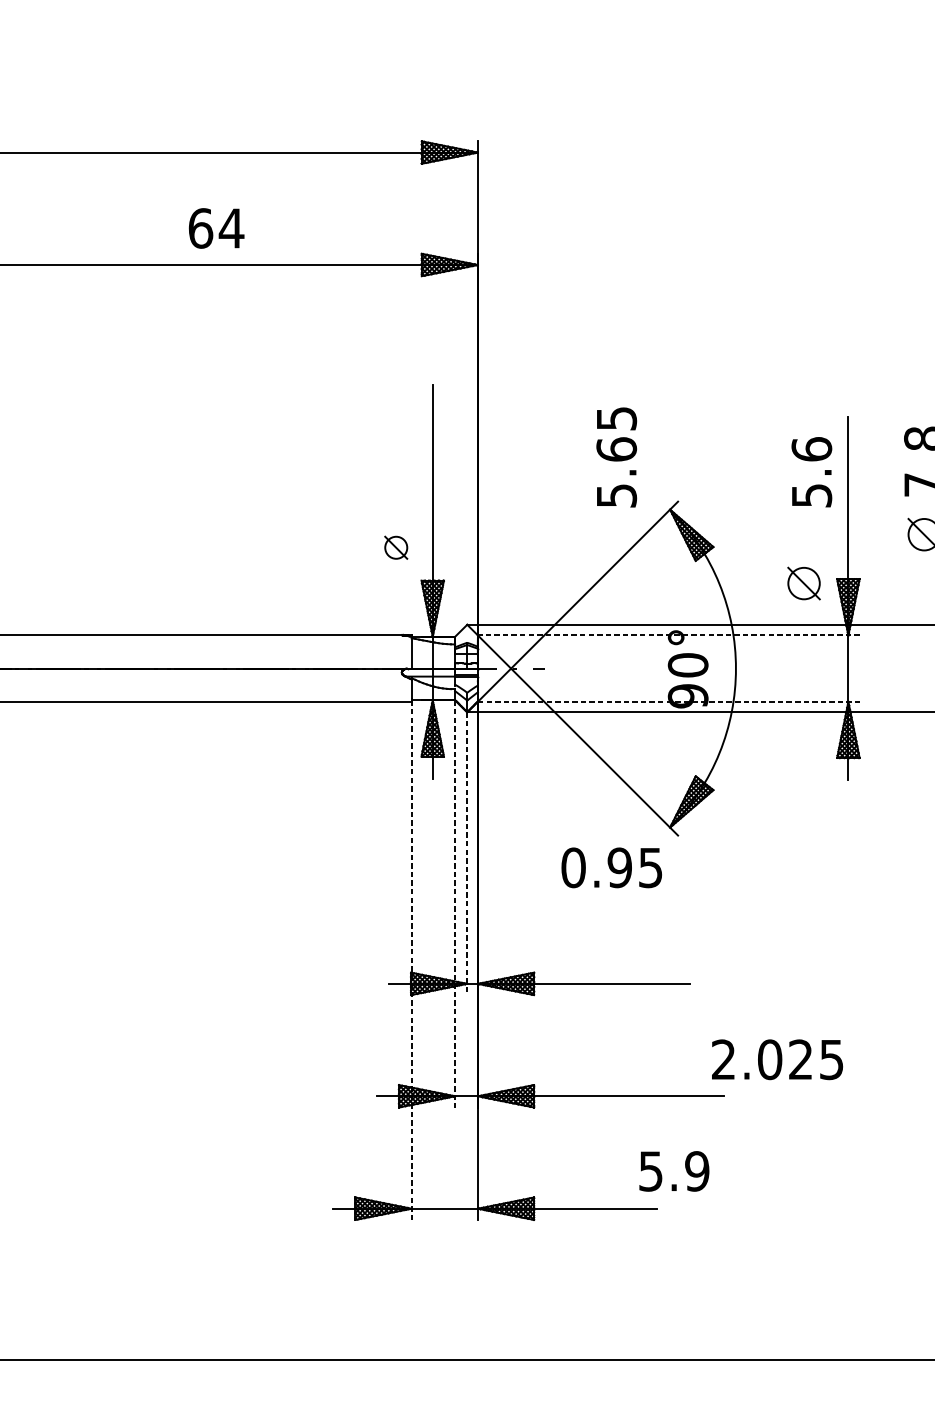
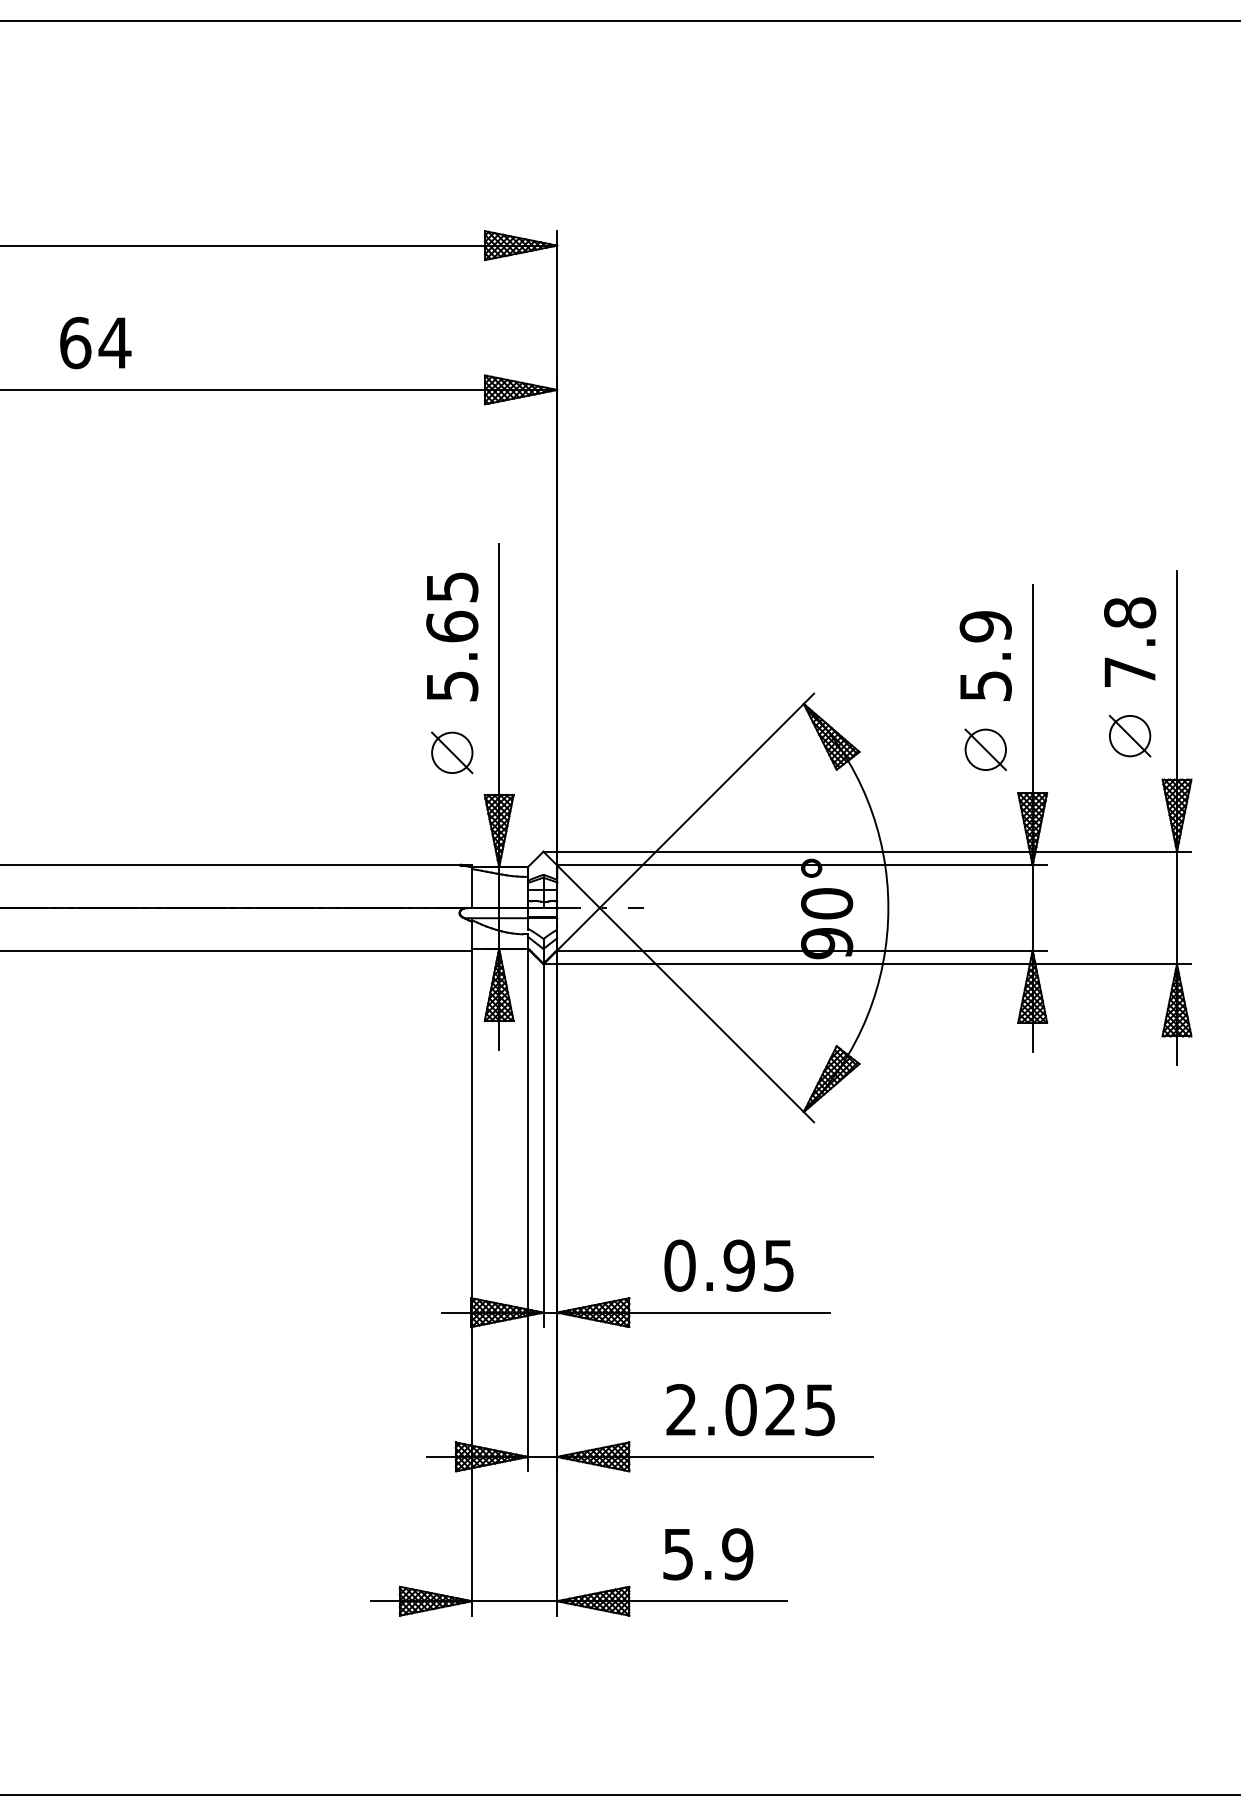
text: (216, 228) -> (95, 343), moved
text: (811, 449) -> (985, 626), 5.6 -> 5.9
text: (616, 457) -> (452, 636), moved
part: (396, 547) -> (452, 752), size x1.43
part: (803, 583) -> (985, 749), moved
line: (669, 635) -> (802, 865), dashed -> solid
line: (669, 701) -> (802, 950), dashed -> solid
line: (467, 854) -> (543, 1146), dashed -> solid
text: (611, 867) -> (728, 1265), moved
line: (454, 904) -> (527, 1210), dashed -> solid
line: (411, 960) -> (472, 1282), dashed -> solid
text: (777, 1060) -> (750, 1410), moved
text: (674, 1171) -> (708, 1554), moved

